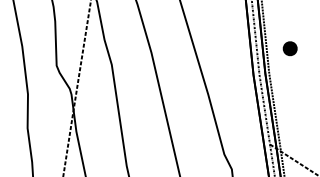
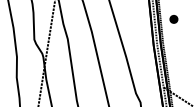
part: (289, 48) -> (173, 19), moved

